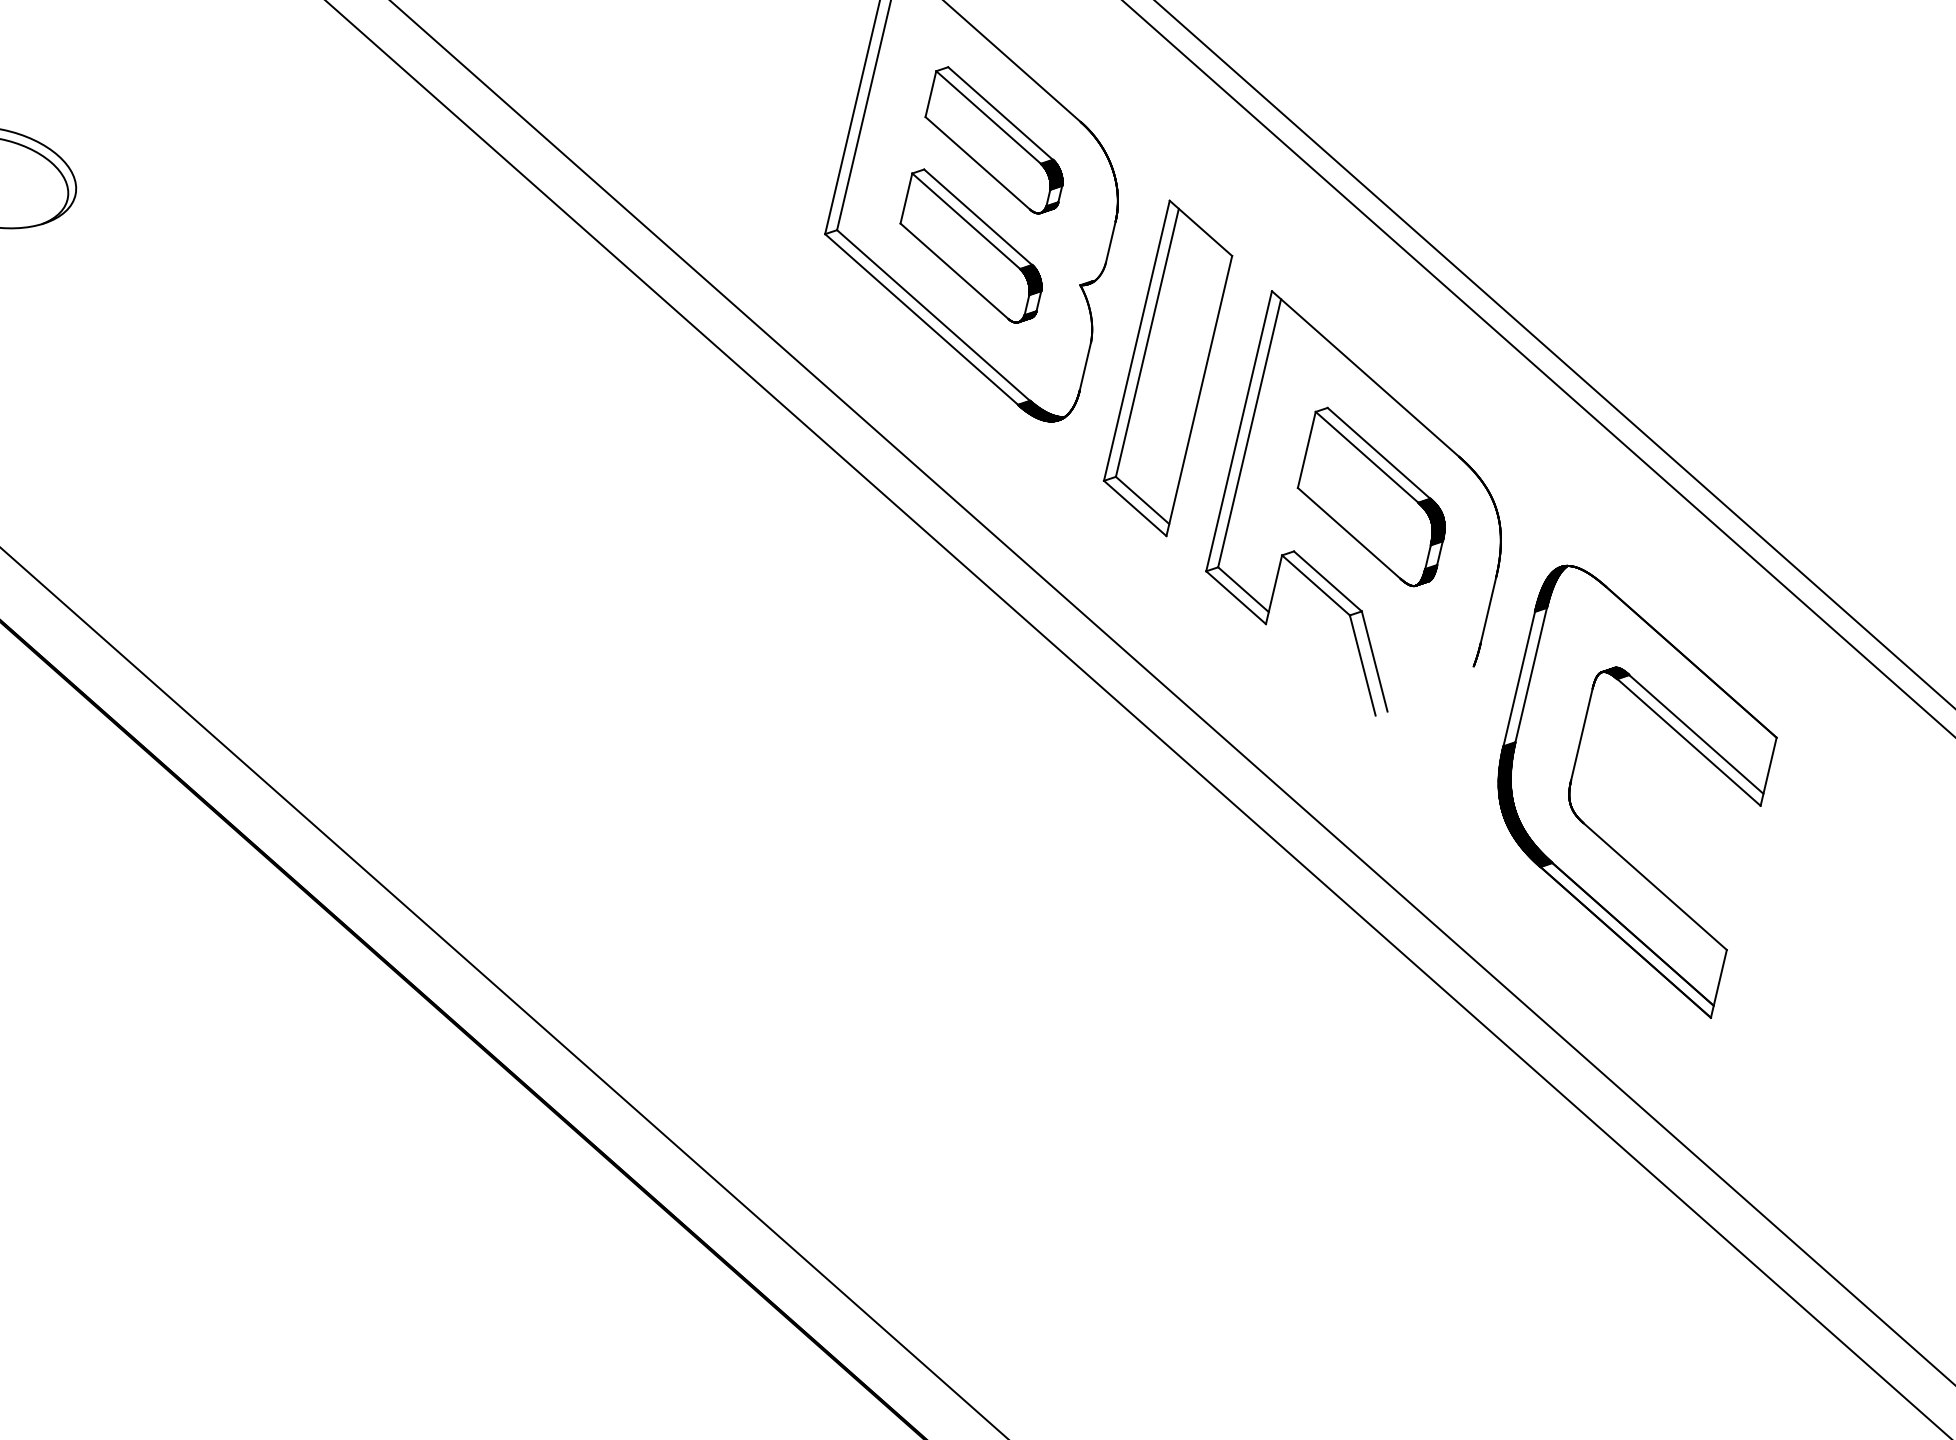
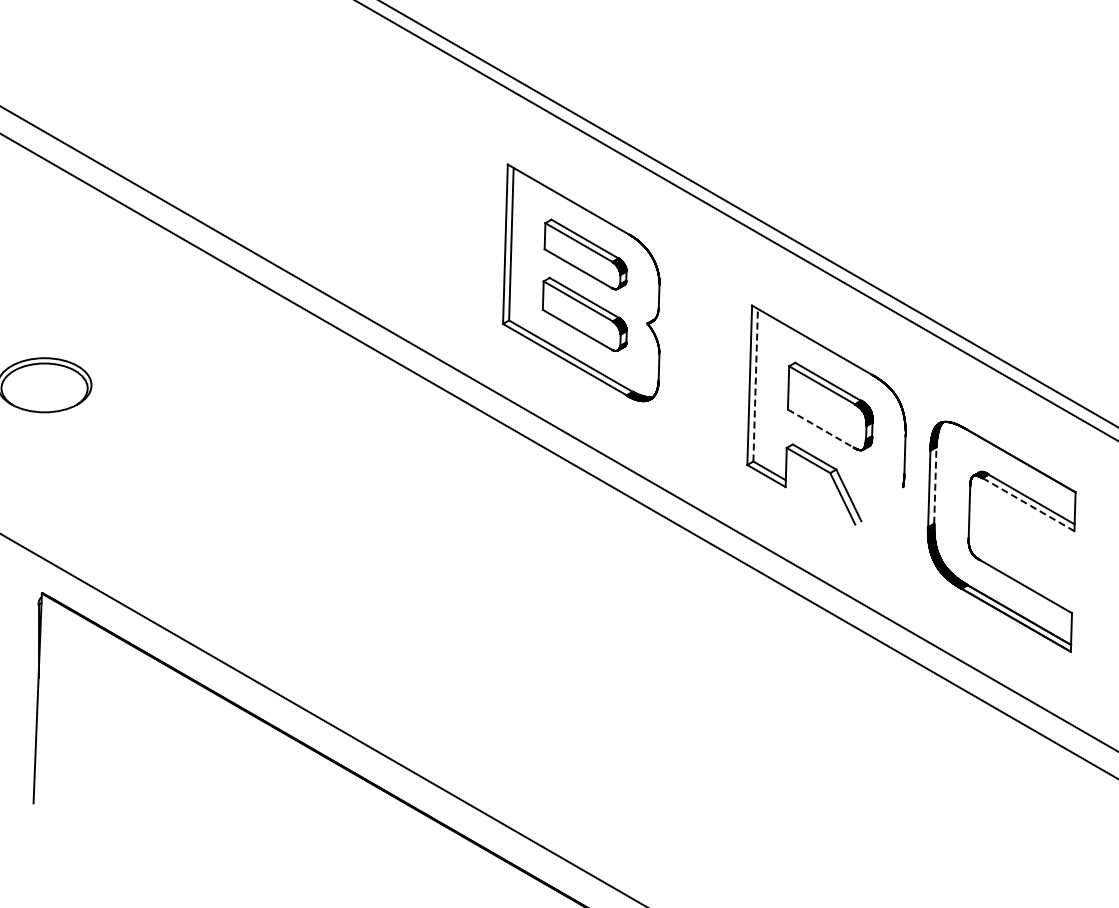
part: (1167, 367) -> (703, 358), removed
line: (1249, 431) -> (755, 384), solid -> dashed
line: (1348, 533) -> (820, 428), solid -> dashed
line: (1531, 675) -> (935, 485), solid -> dashed
line: (1689, 742) -> (1028, 504), solid -> dashed

